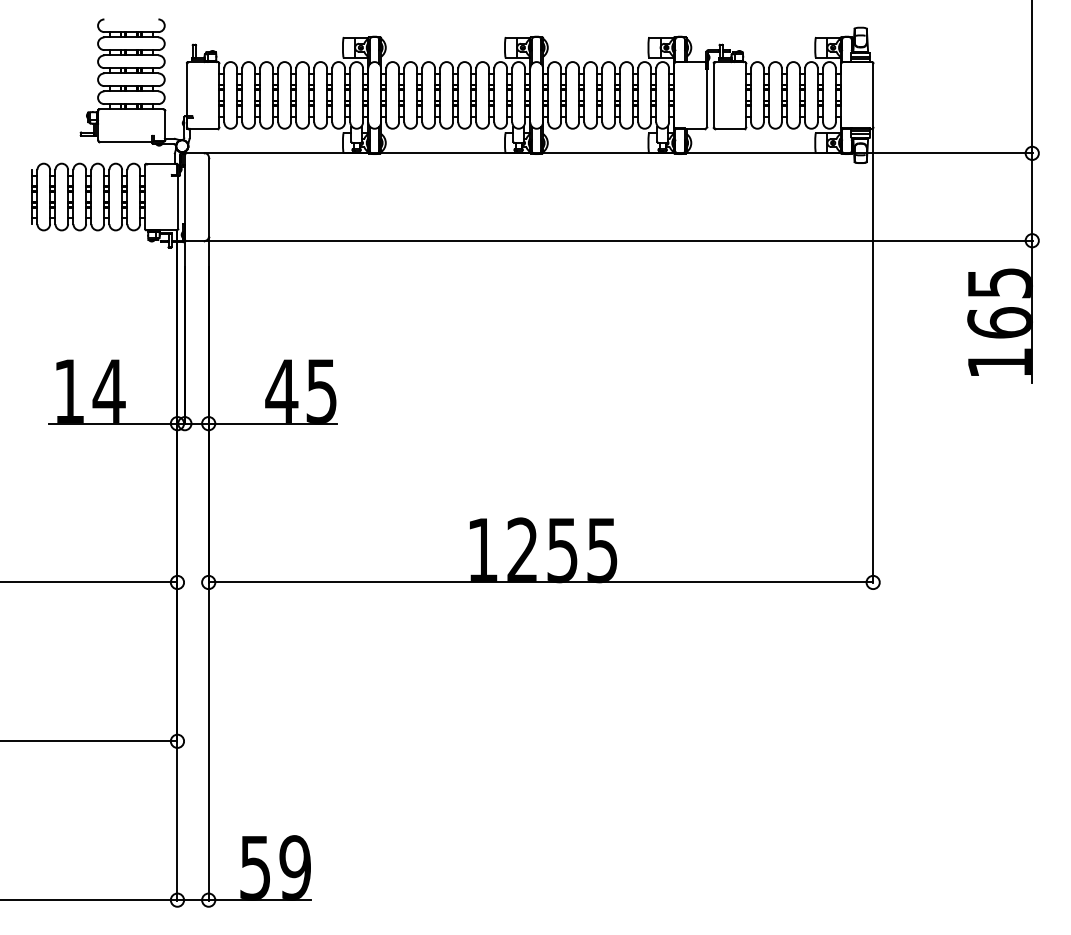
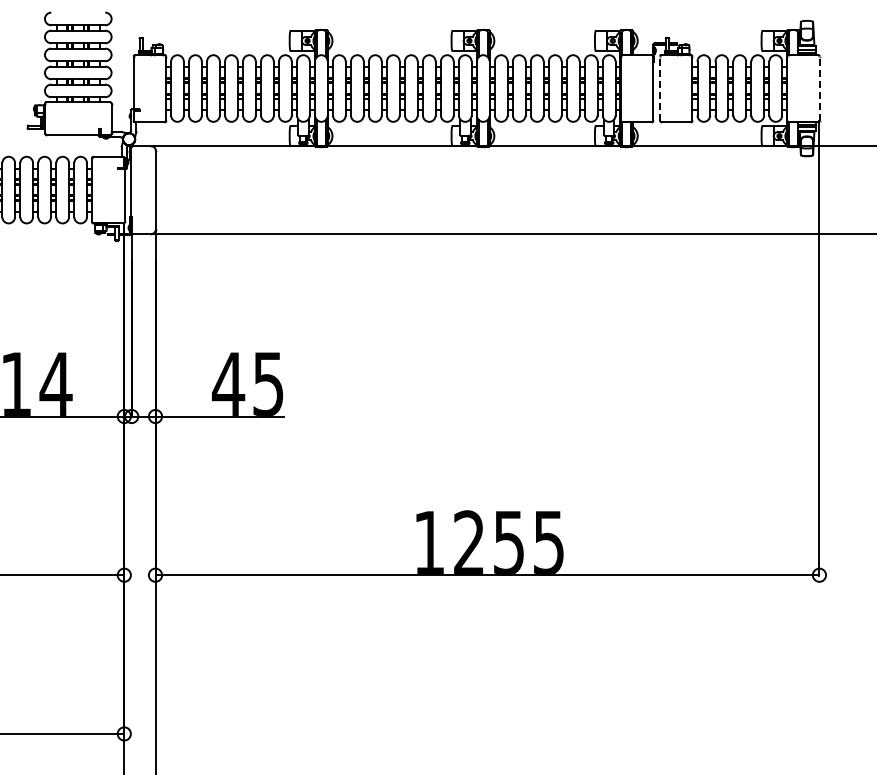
line: (713, 94) -> (659, 87), solid -> dashed
line: (873, 94) -> (819, 87), solid -> dashed

